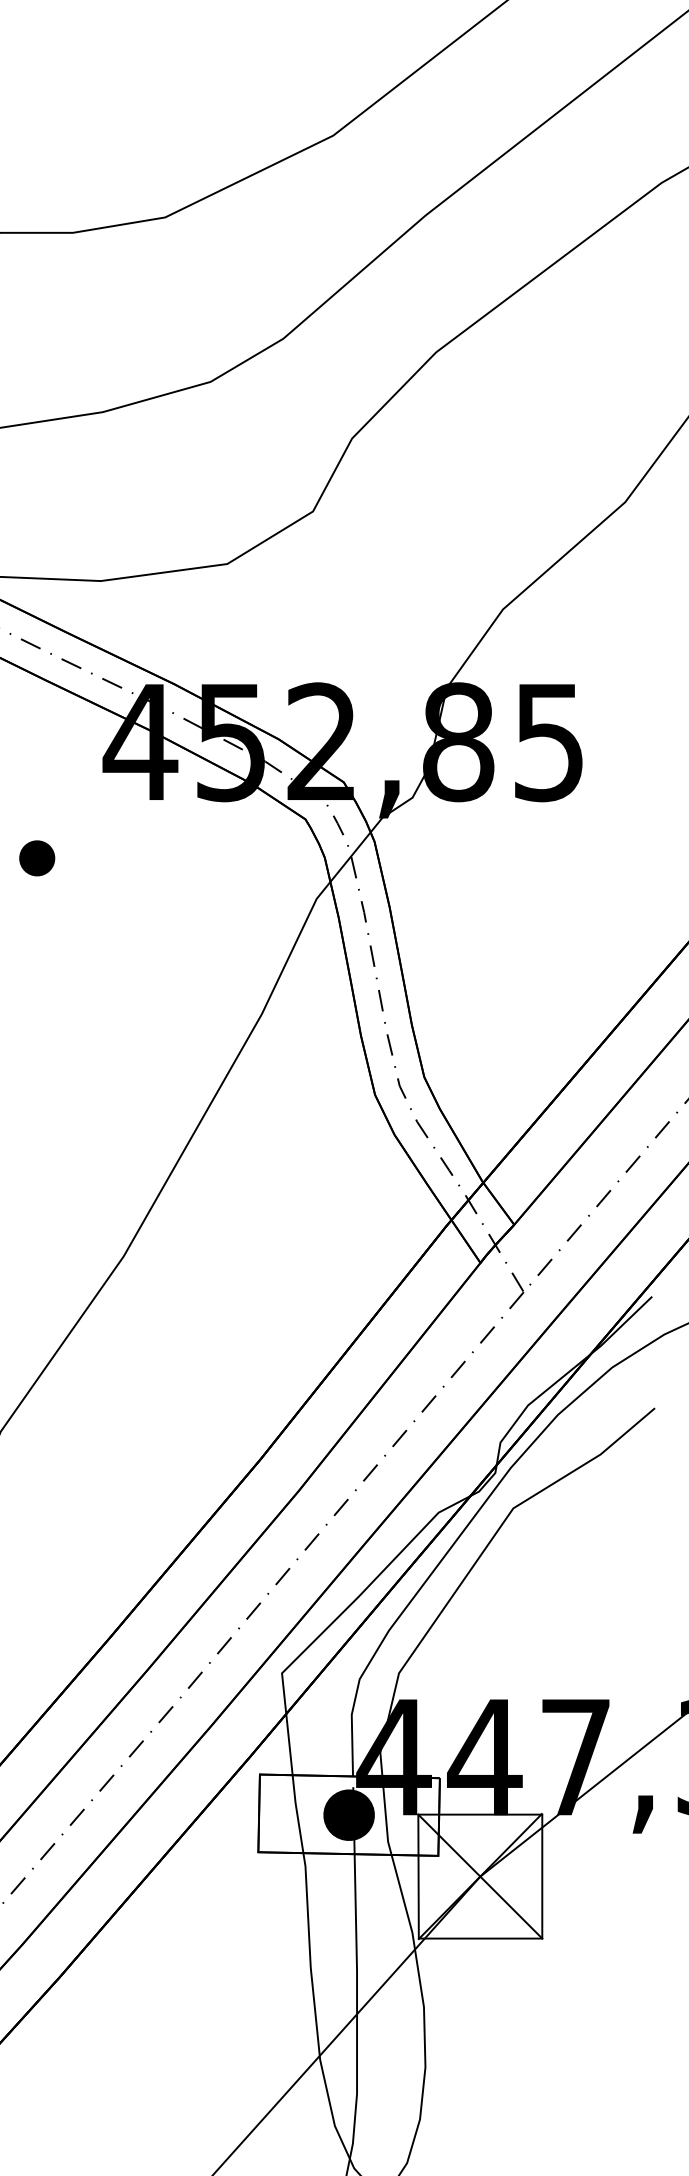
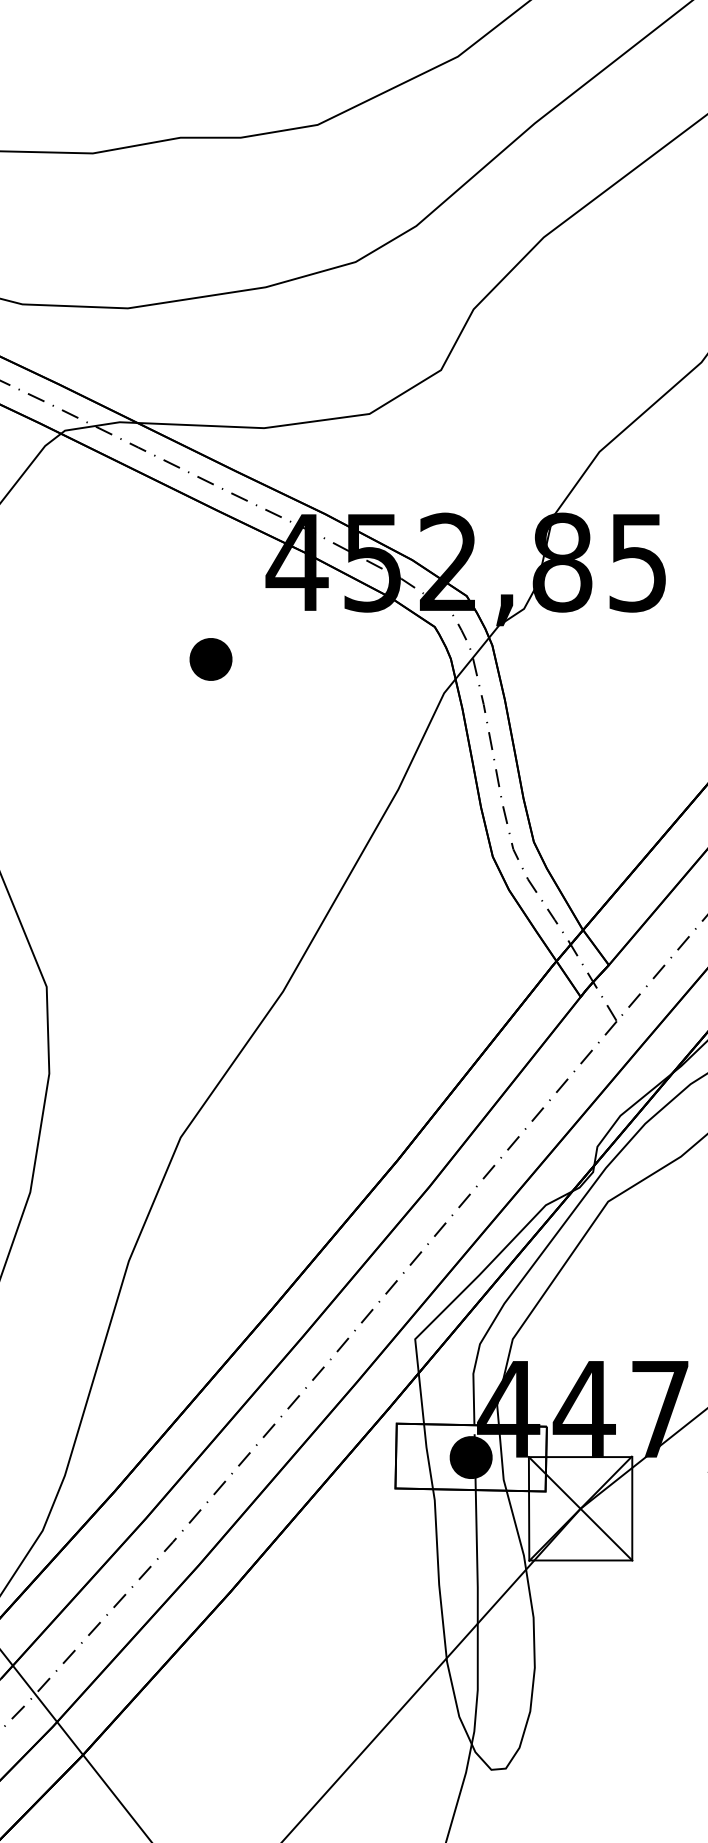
part: (36, 858) -> (210, 659), size x1.43

